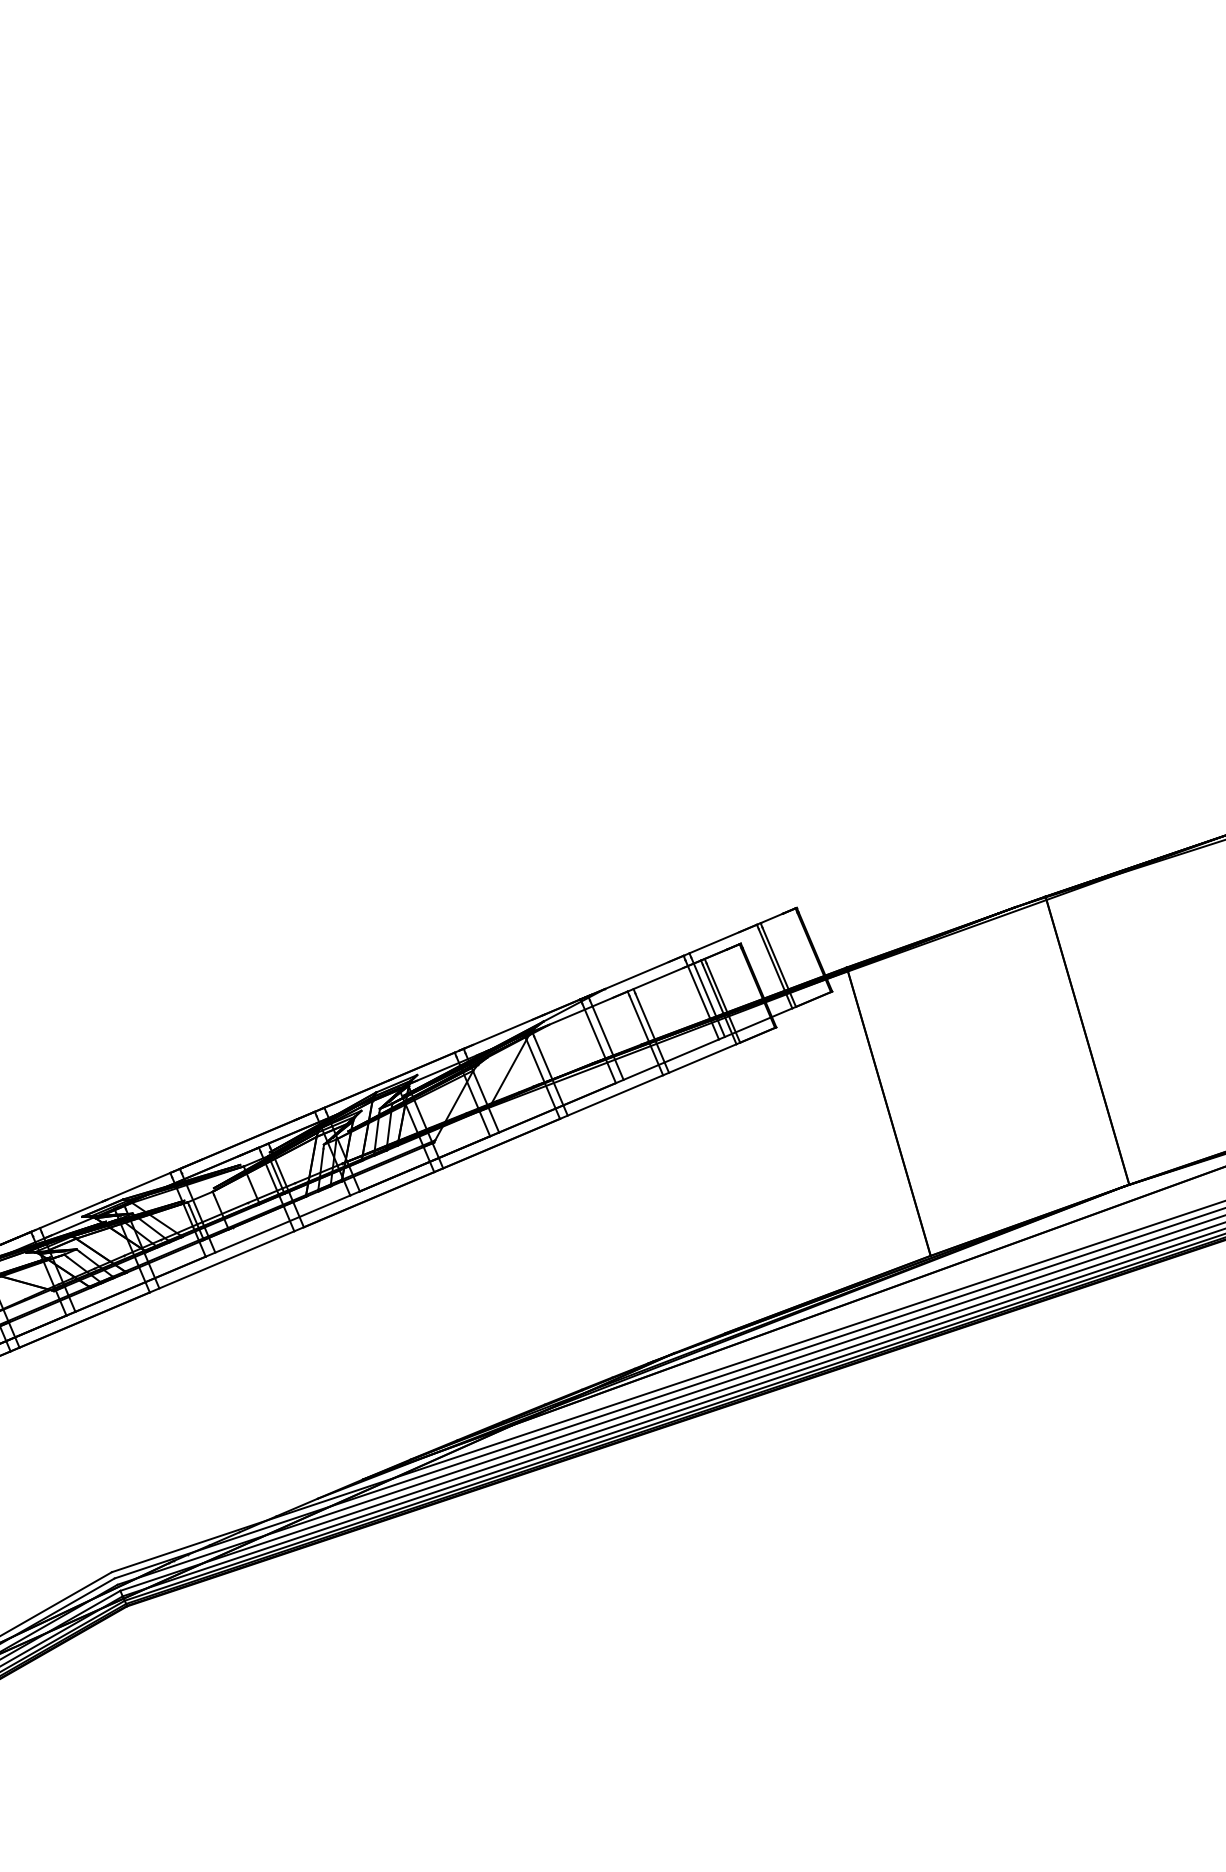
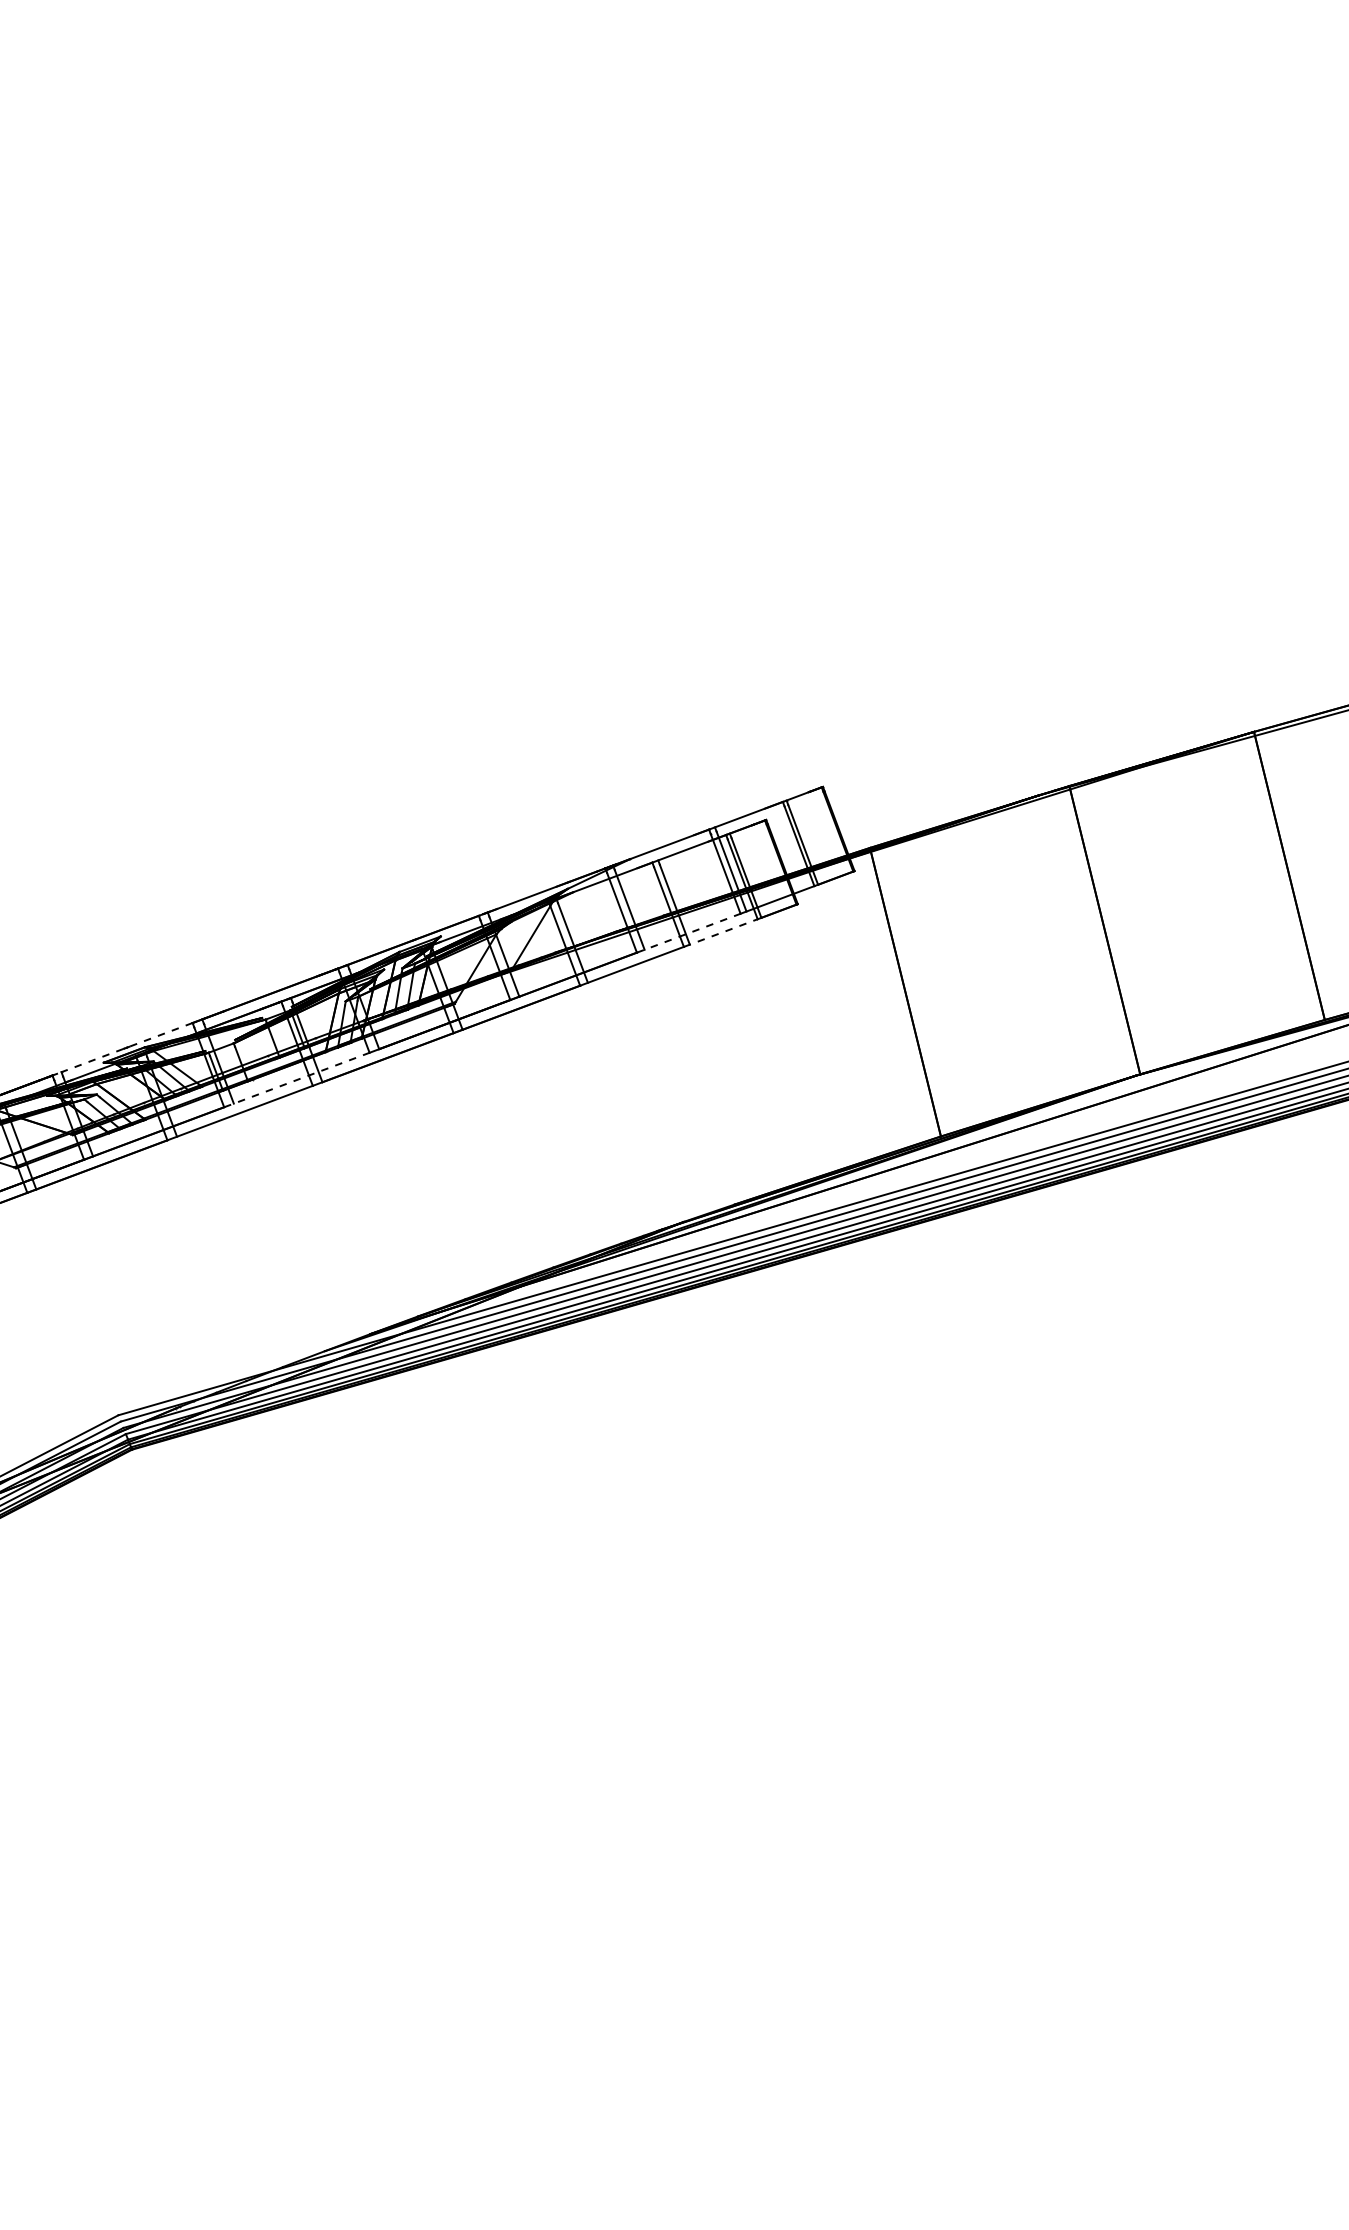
line: (700, 1059) -> (721, 932), solid -> dashed
line: (668, 1061) -> (689, 933), solid -> dashed
line: (100, 1202) -> (122, 1049), solid -> dashed
line: (277, 1226) -> (296, 1080), solid -> dashed

